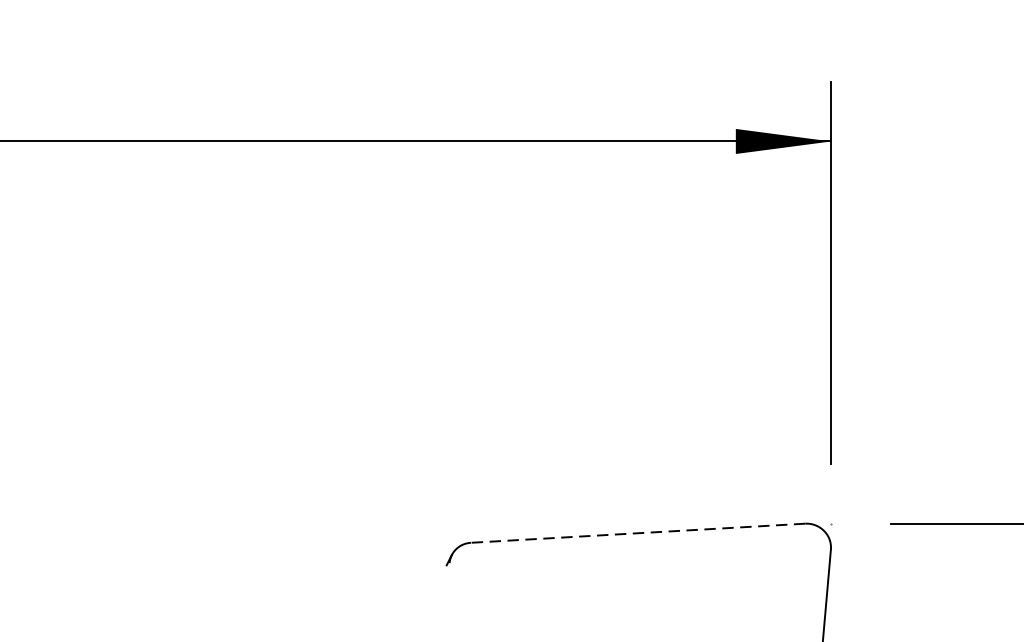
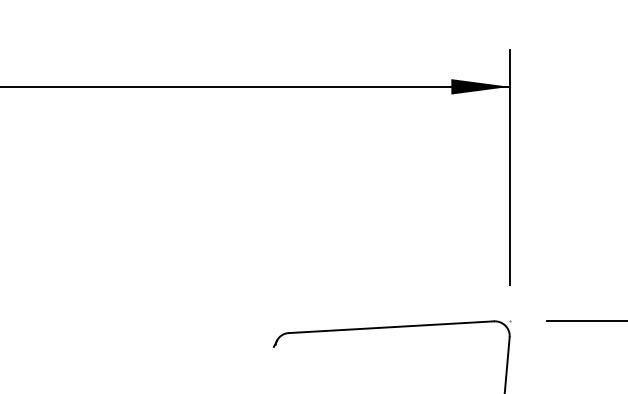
line: (638, 533) -> (391, 327), dashed -> solid

